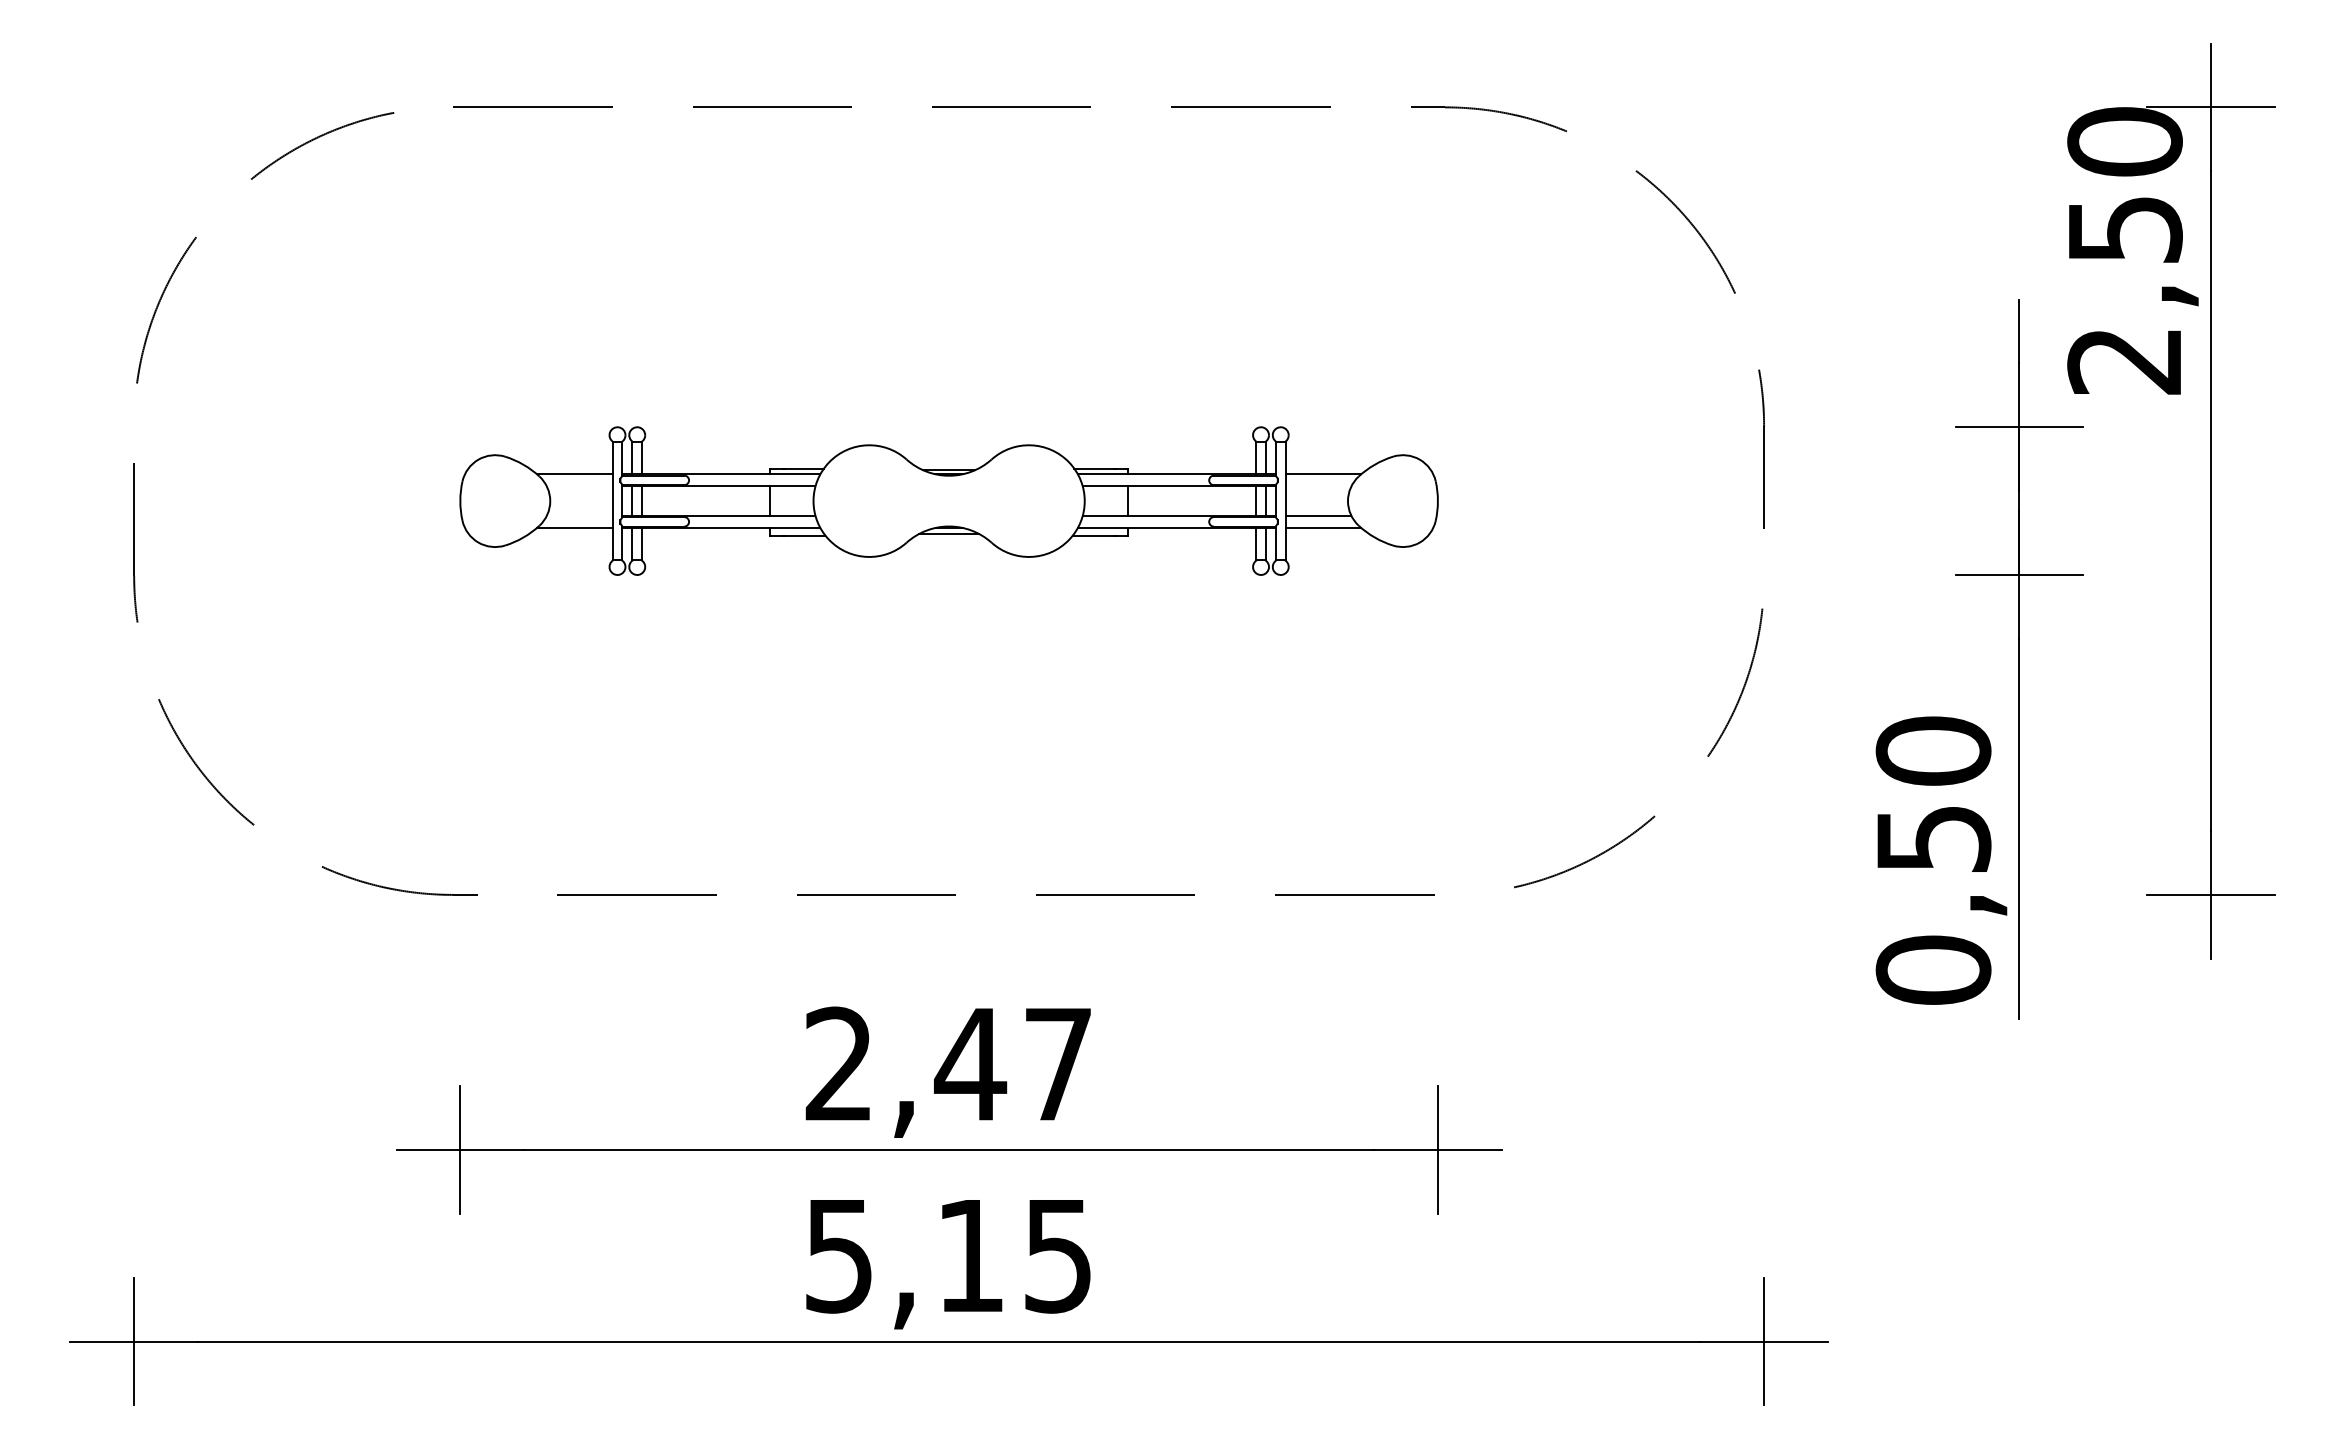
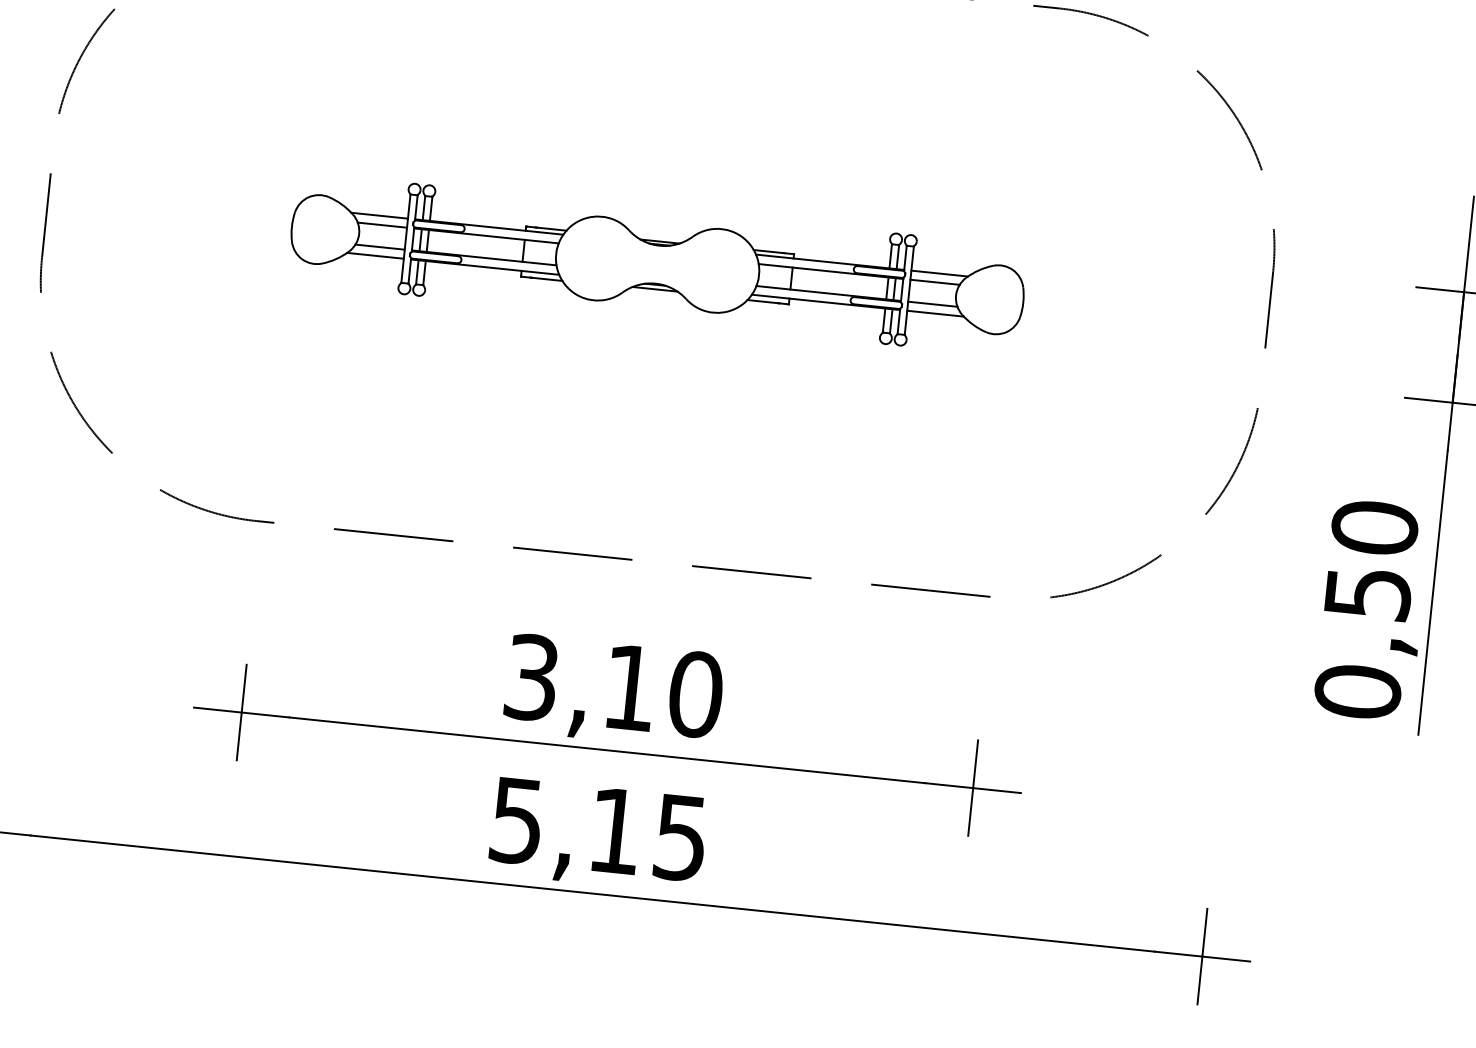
line: (579, 486) -> (382, 225), added
line: (1318, 486) -> (935, 282), added
line: (579, 515) -> (379, 246), added
text: (949, 1064) -> (614, 686), 2,47 -> 3,10

